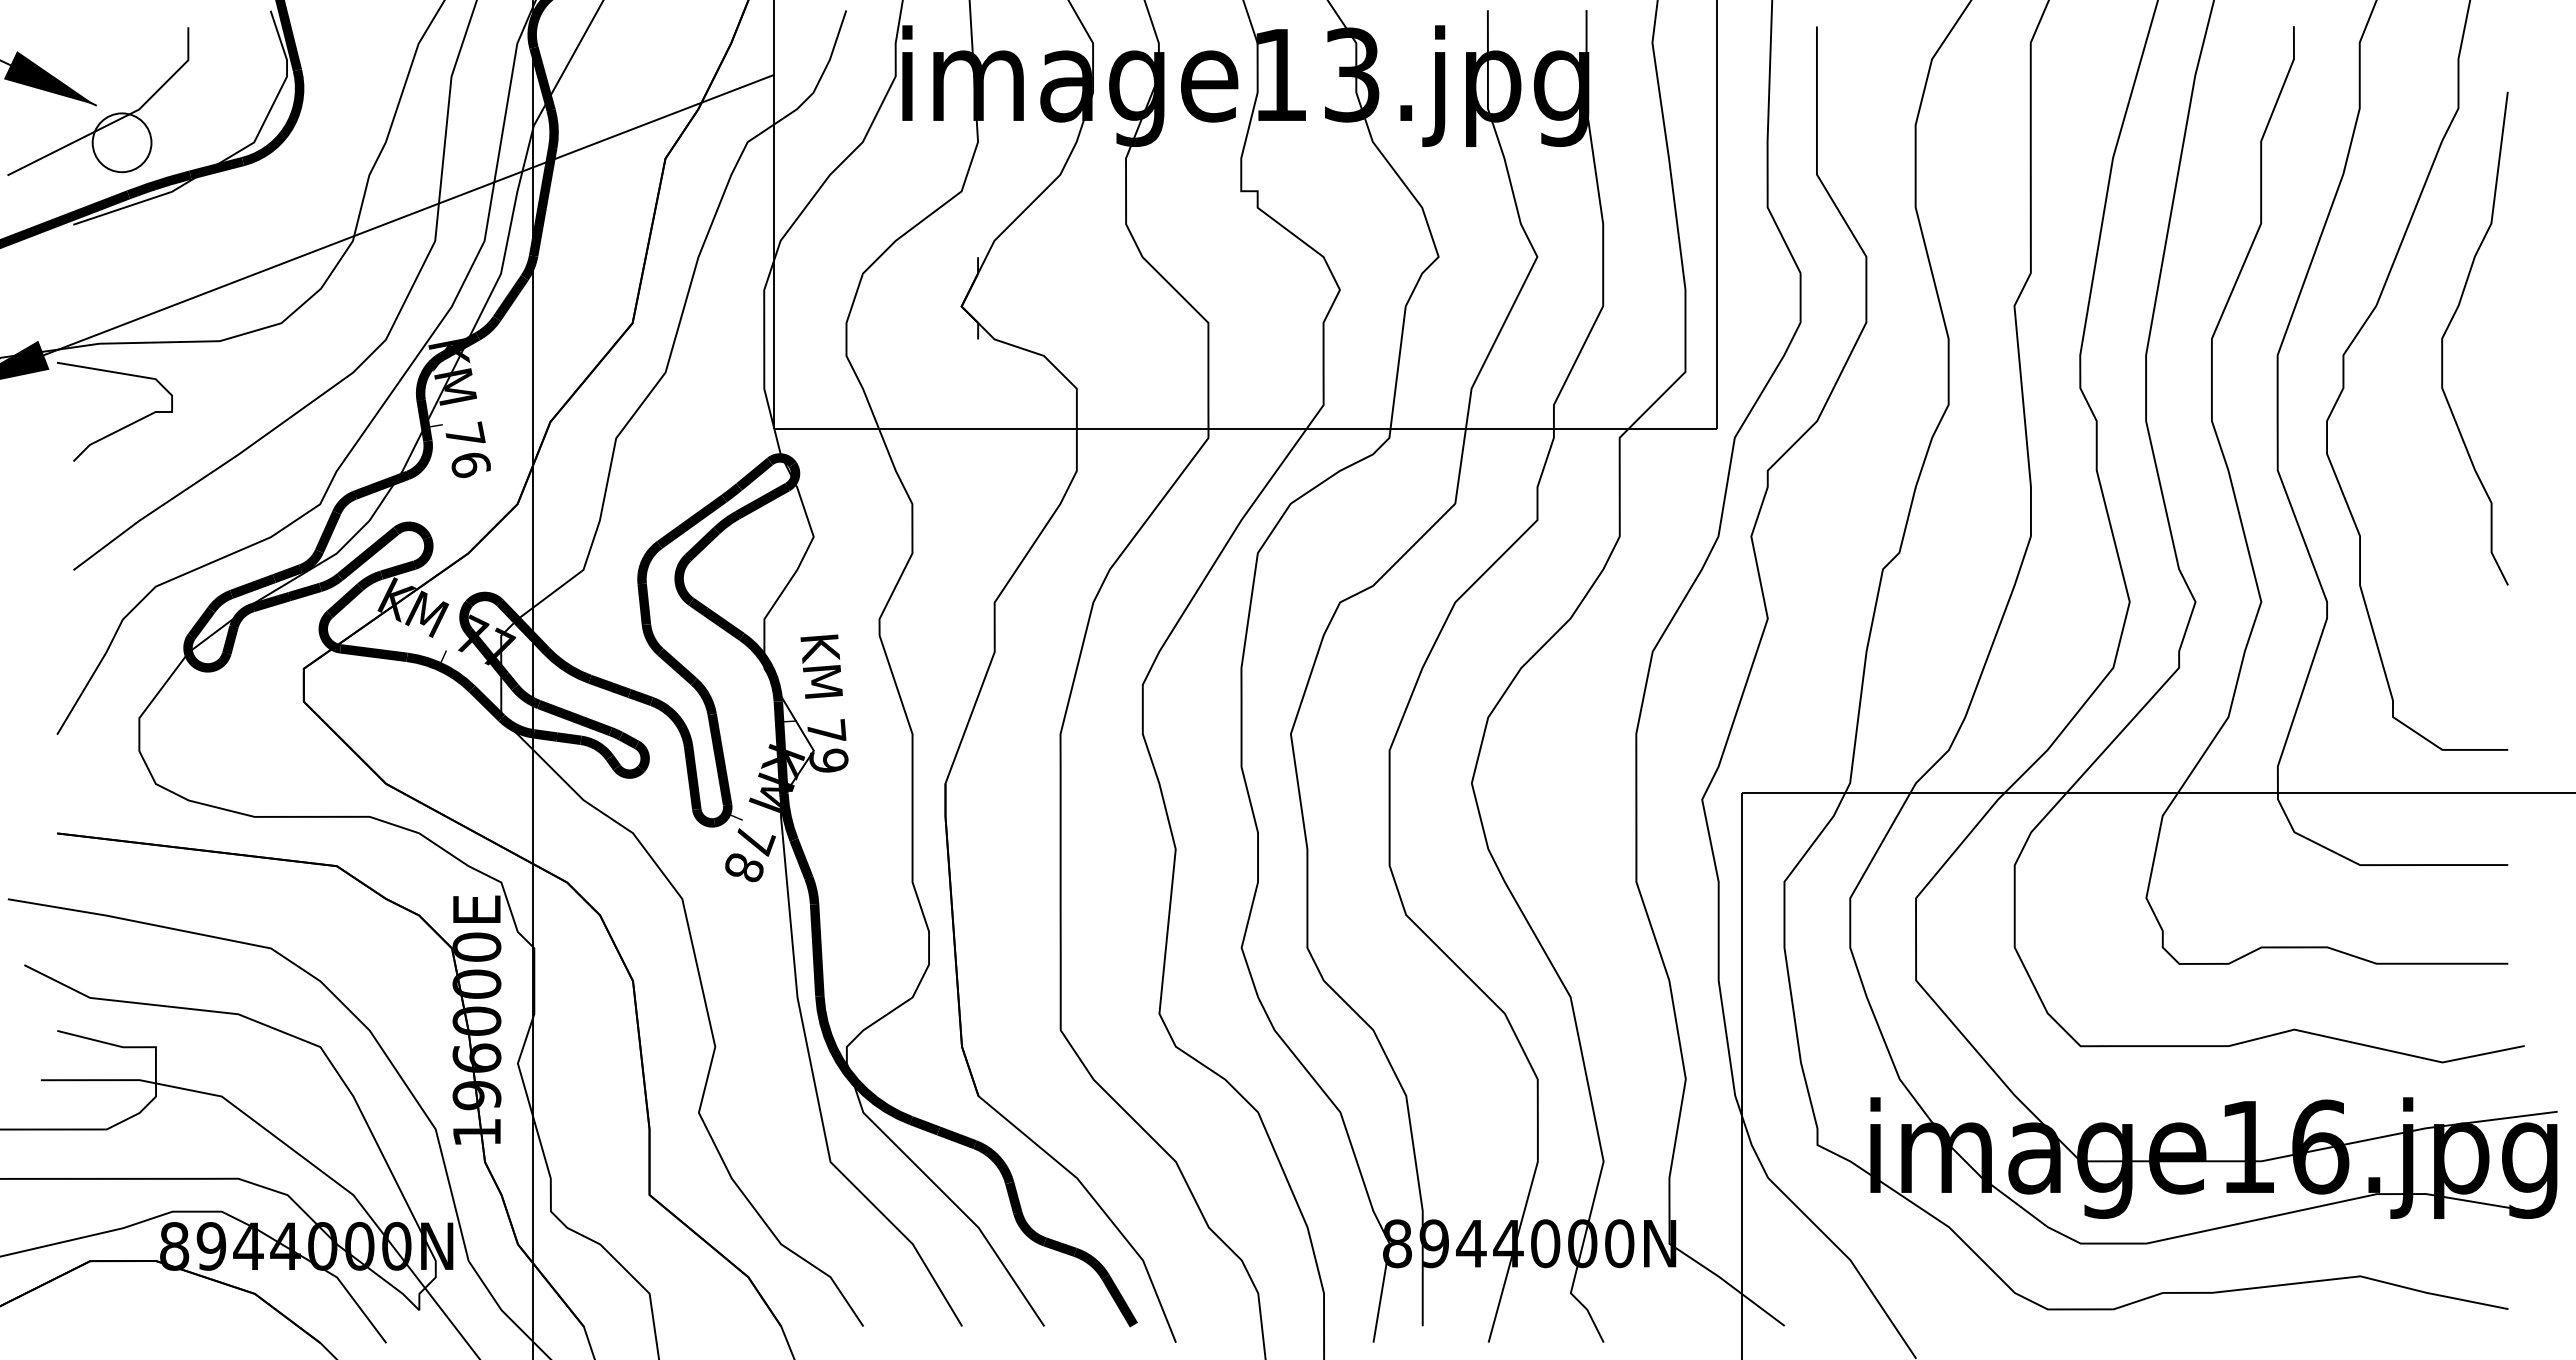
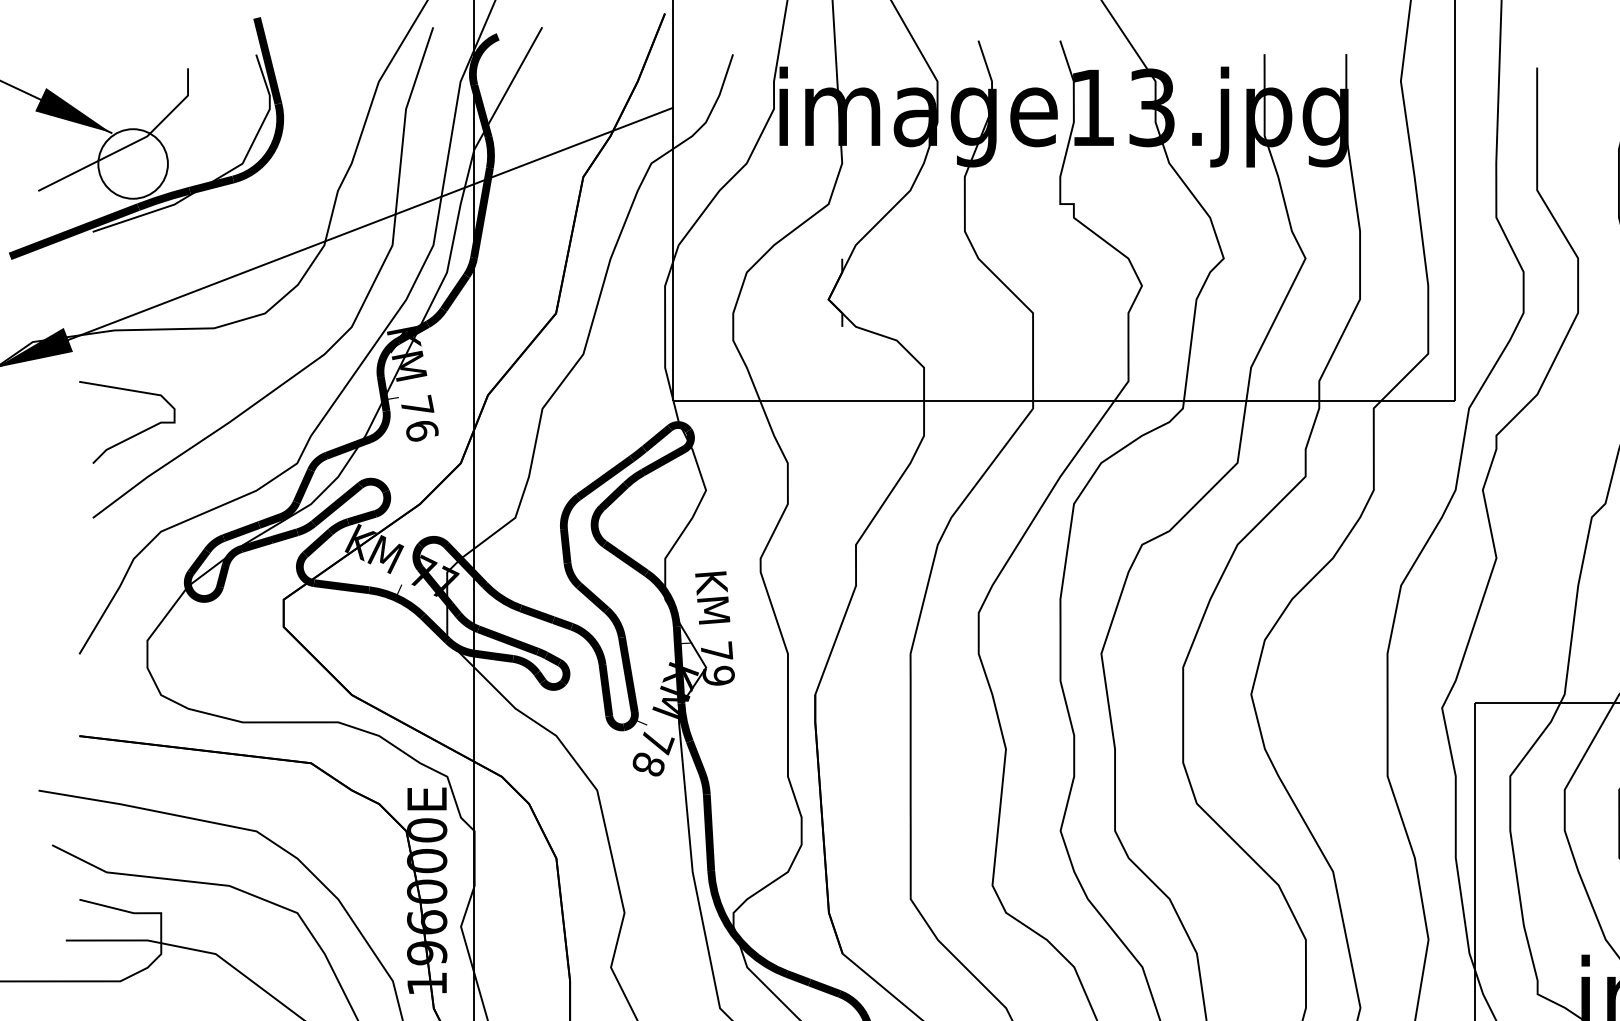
circle: (122, 142) -> (133, 163), size x1.43
curve: (122, 427) -> (133, 435), moved

